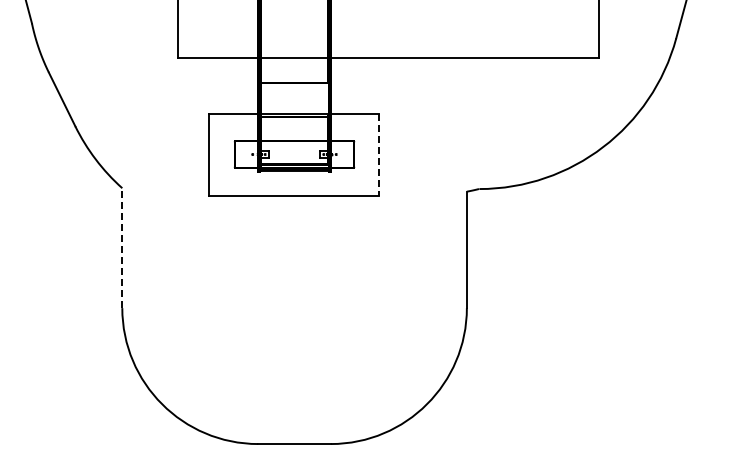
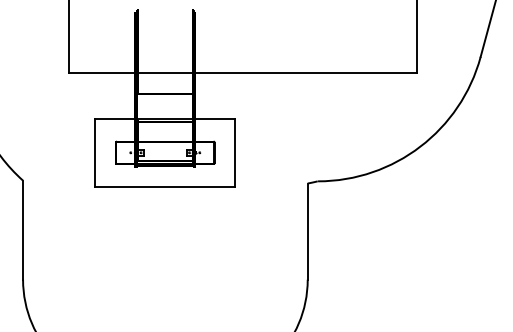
line: (378, 155) -> (234, 153), dashed -> solid
line: (122, 248) -> (23, 230), dashed -> solid

